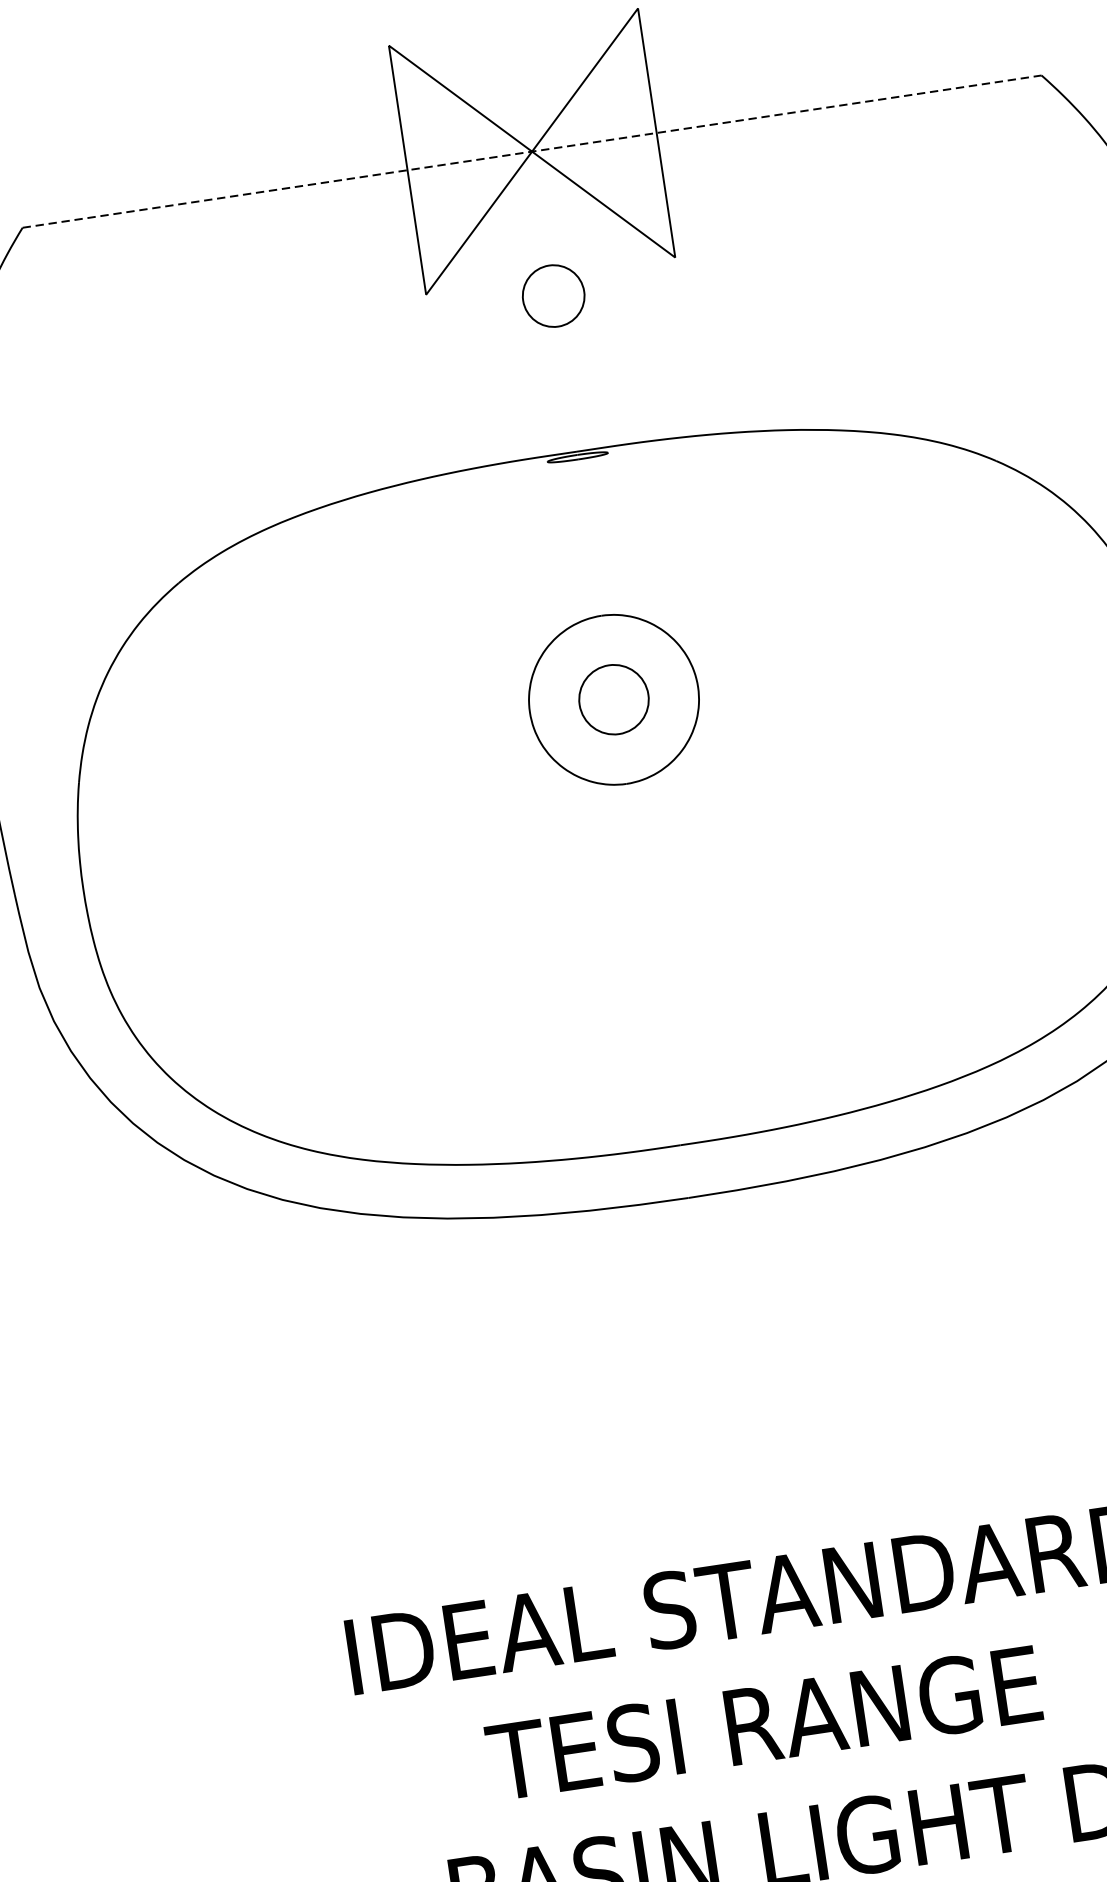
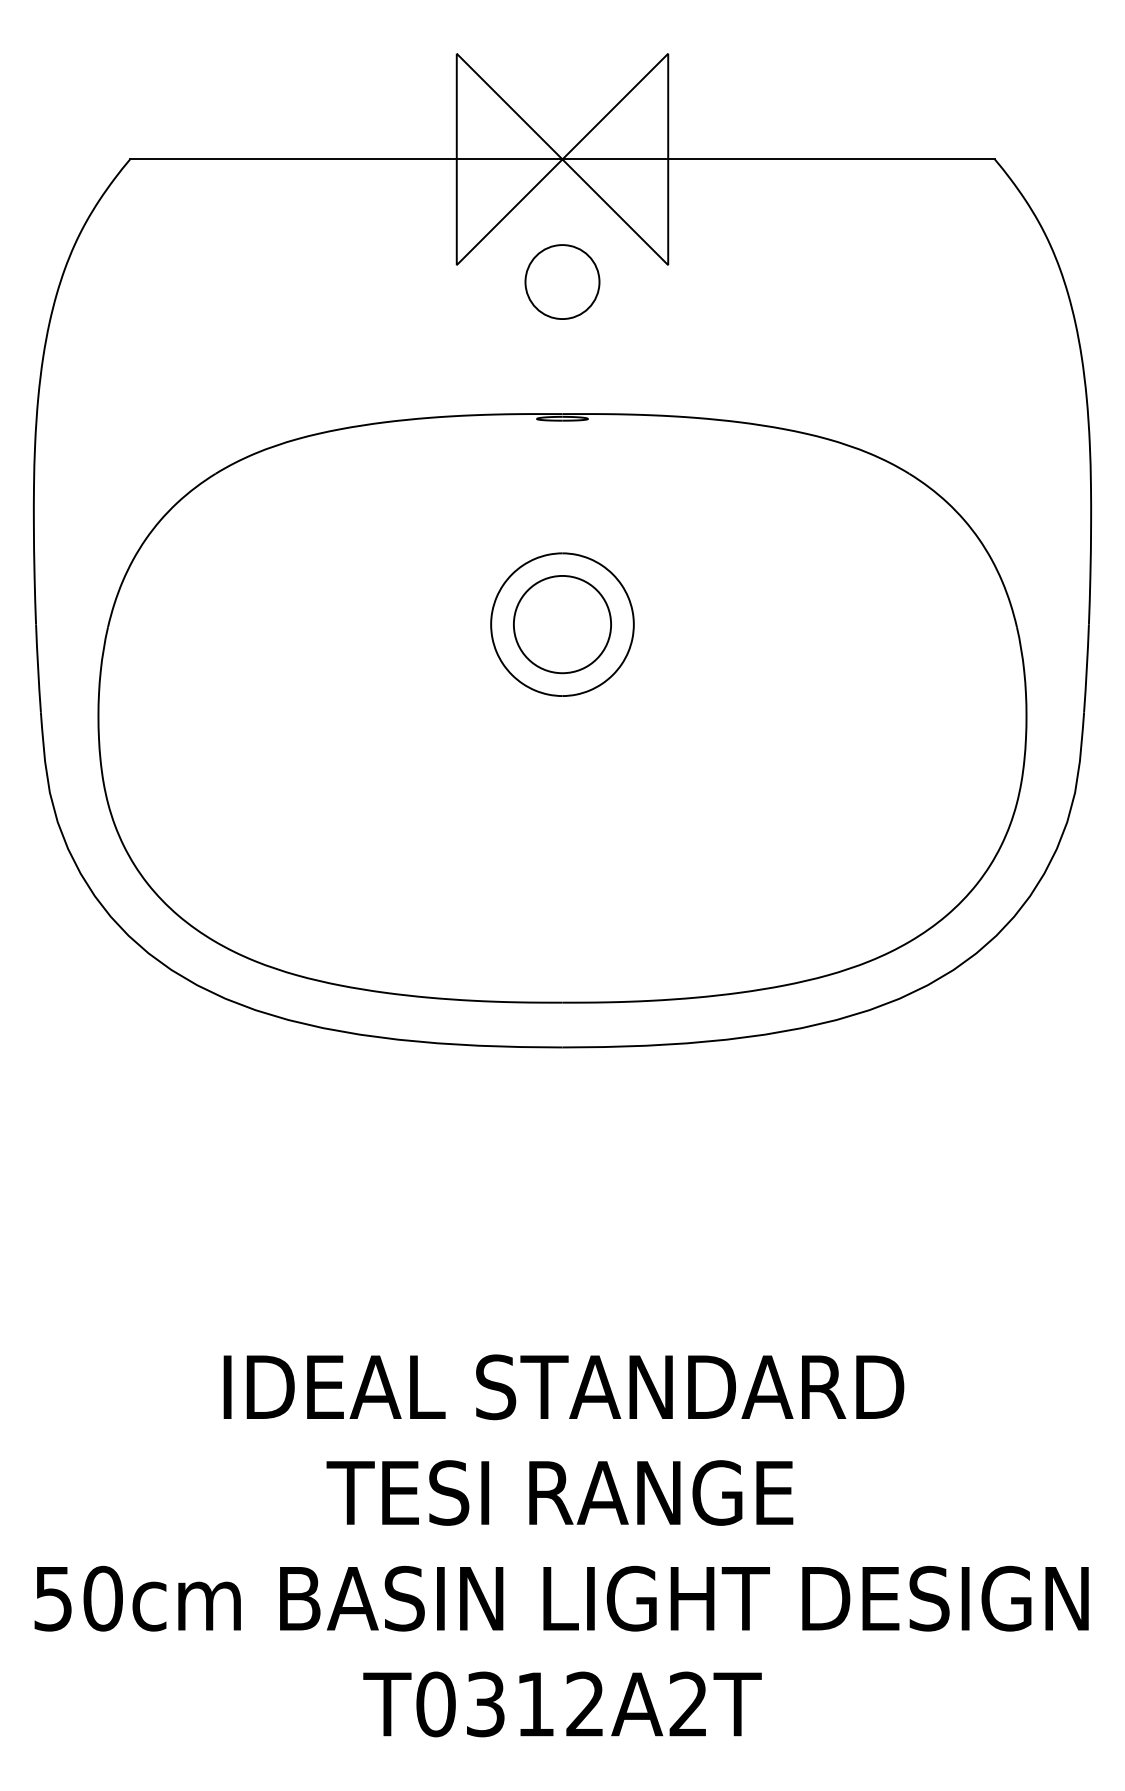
line: (532, 151) -> (562, 159), dashed -> solid
circle: (553, 295) -> (562, 281), size x1.43
circle: (614, 699) -> (562, 624), size x1.67

